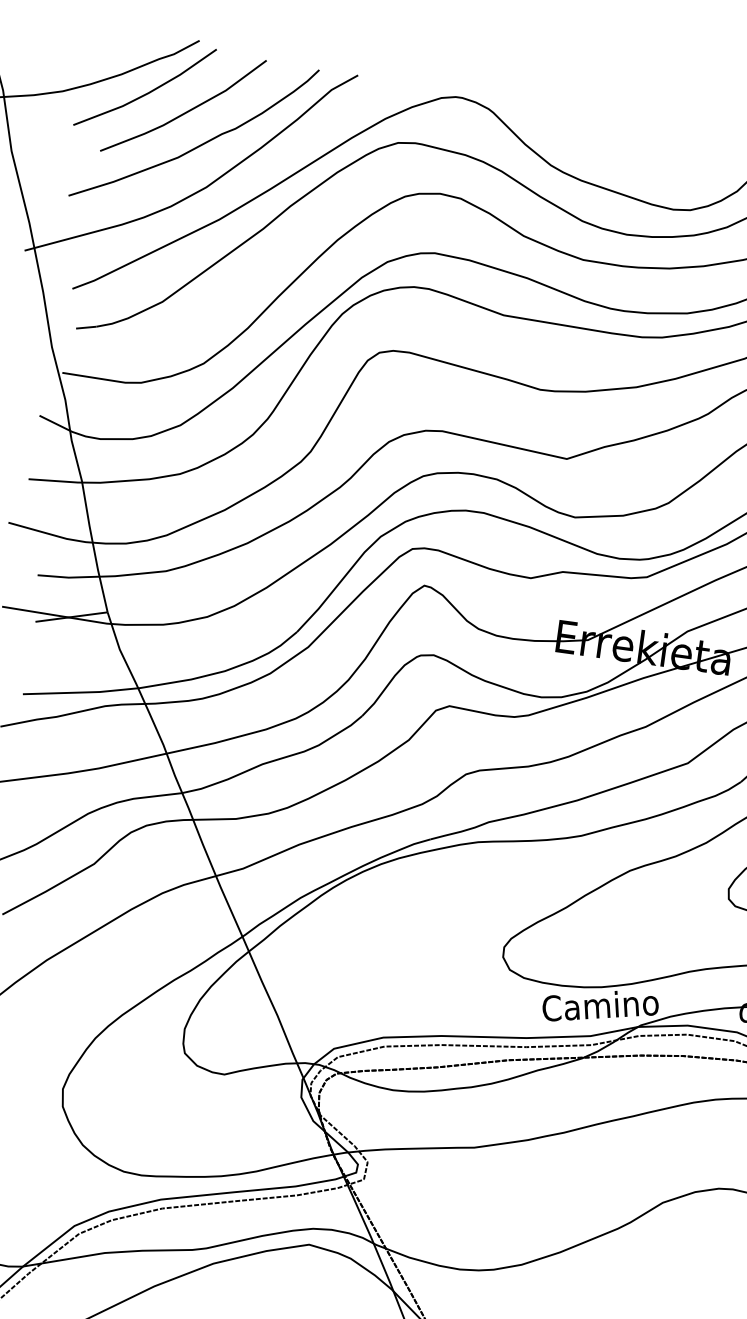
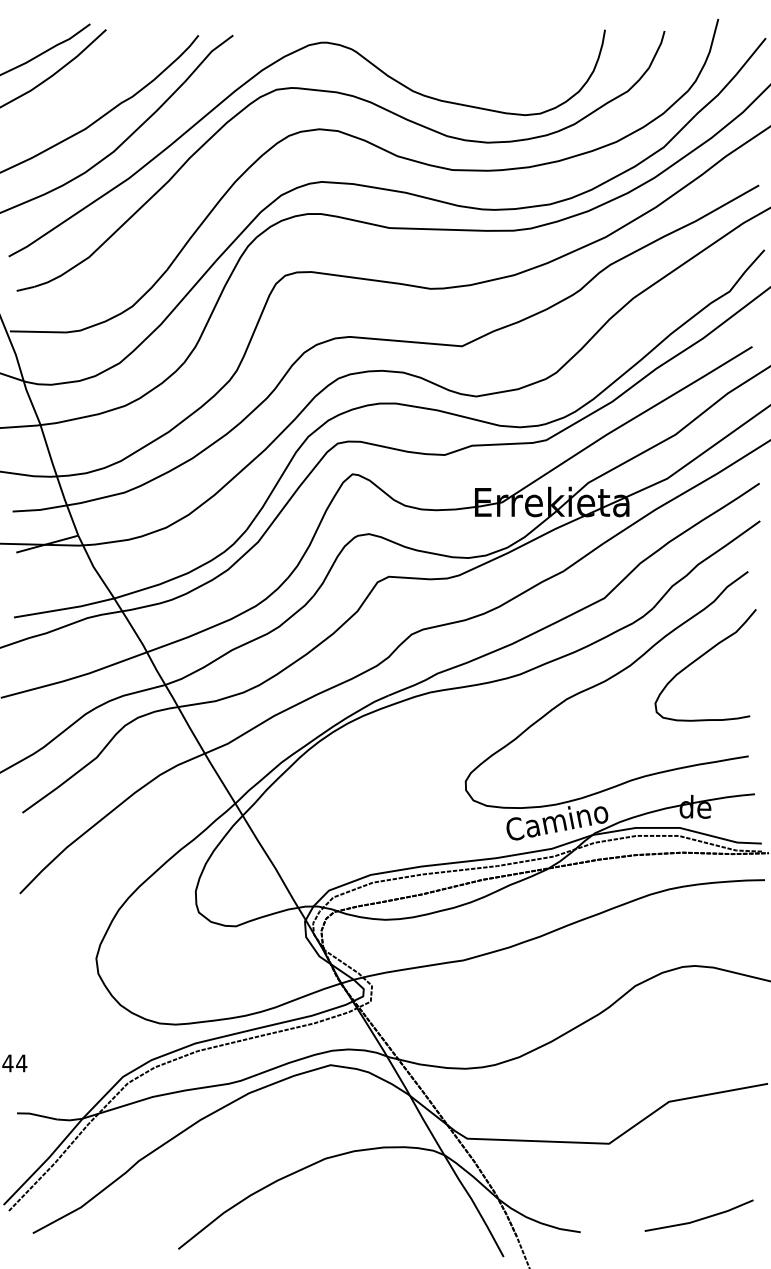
line: (184, 112) -> (85, 88), removed

